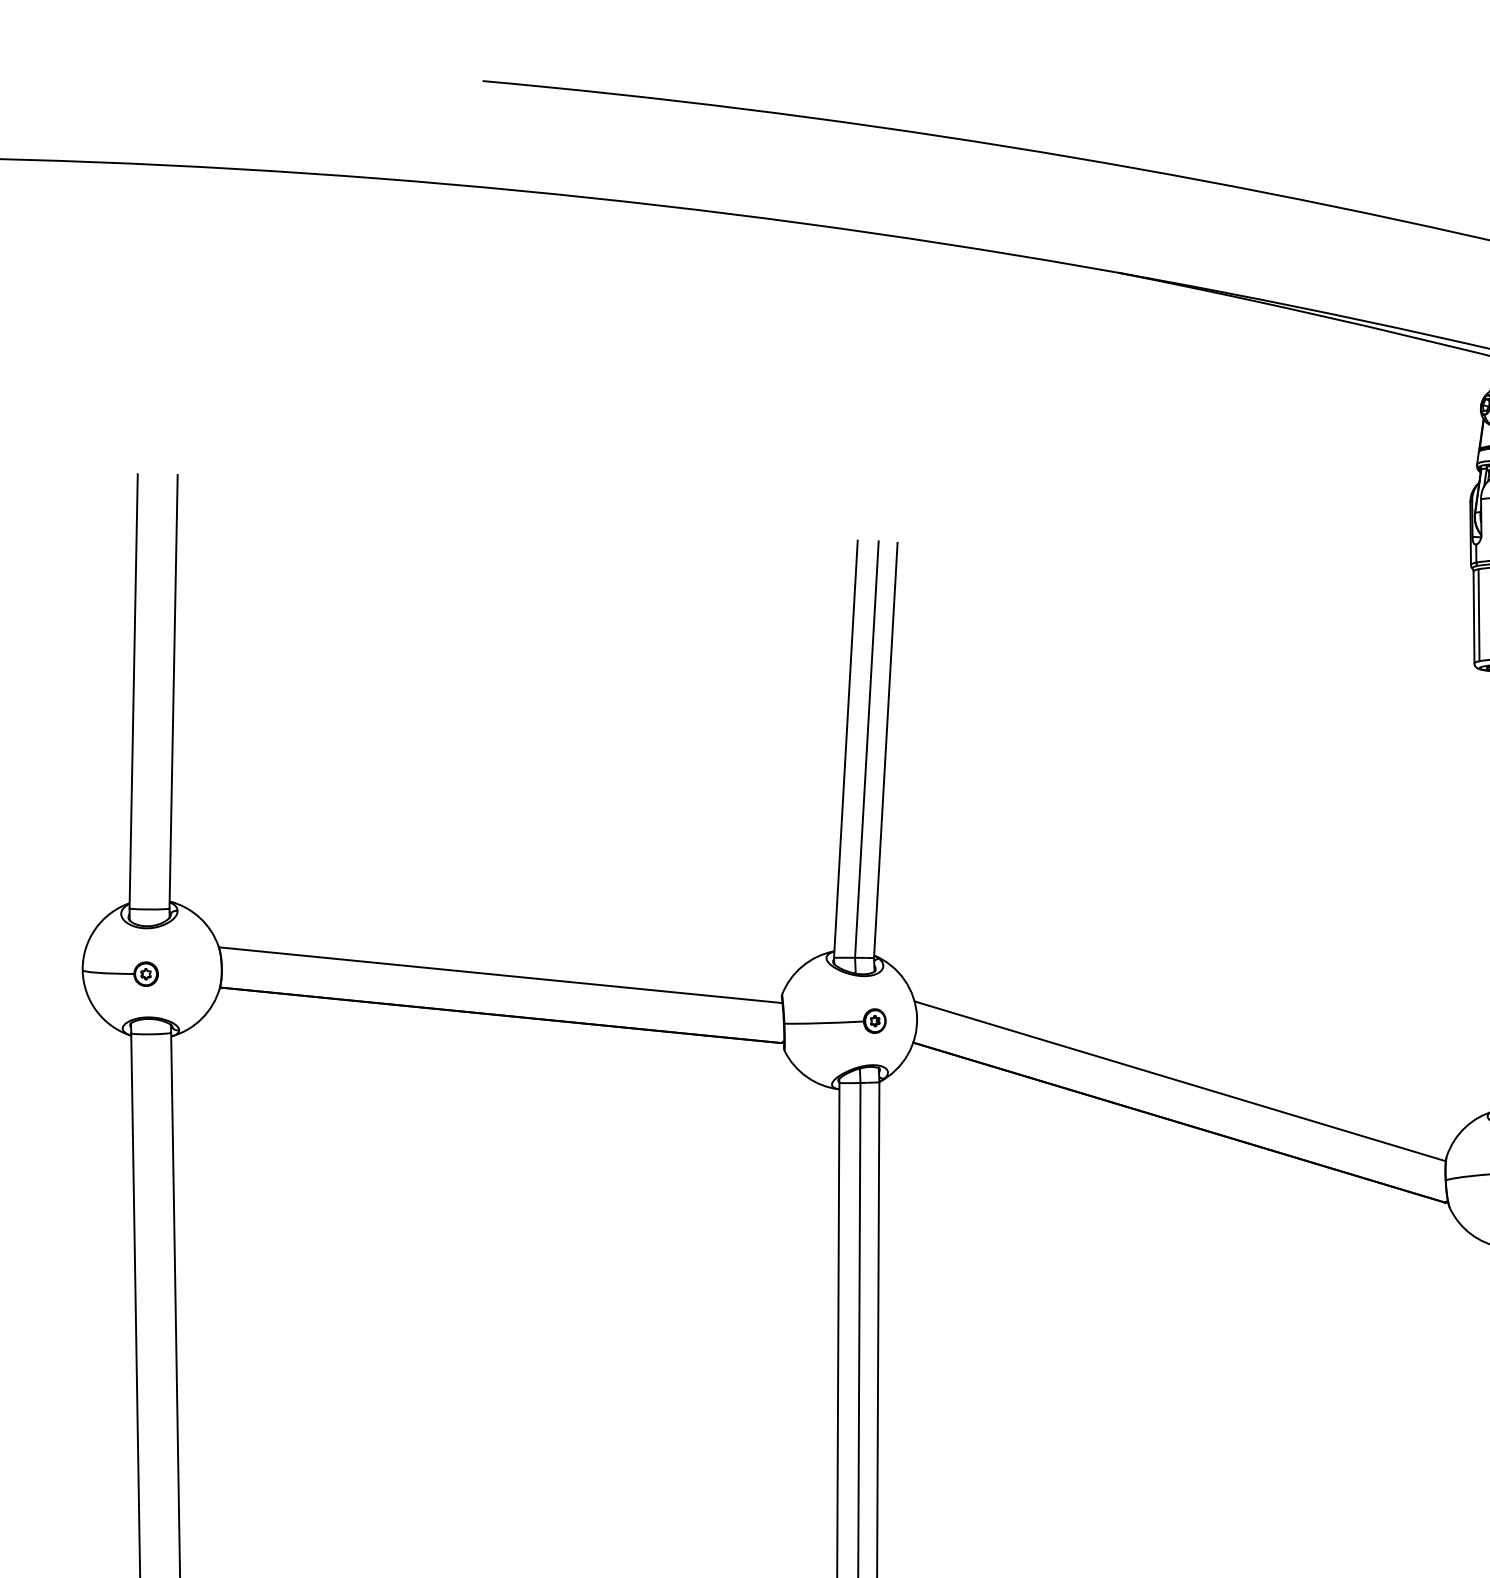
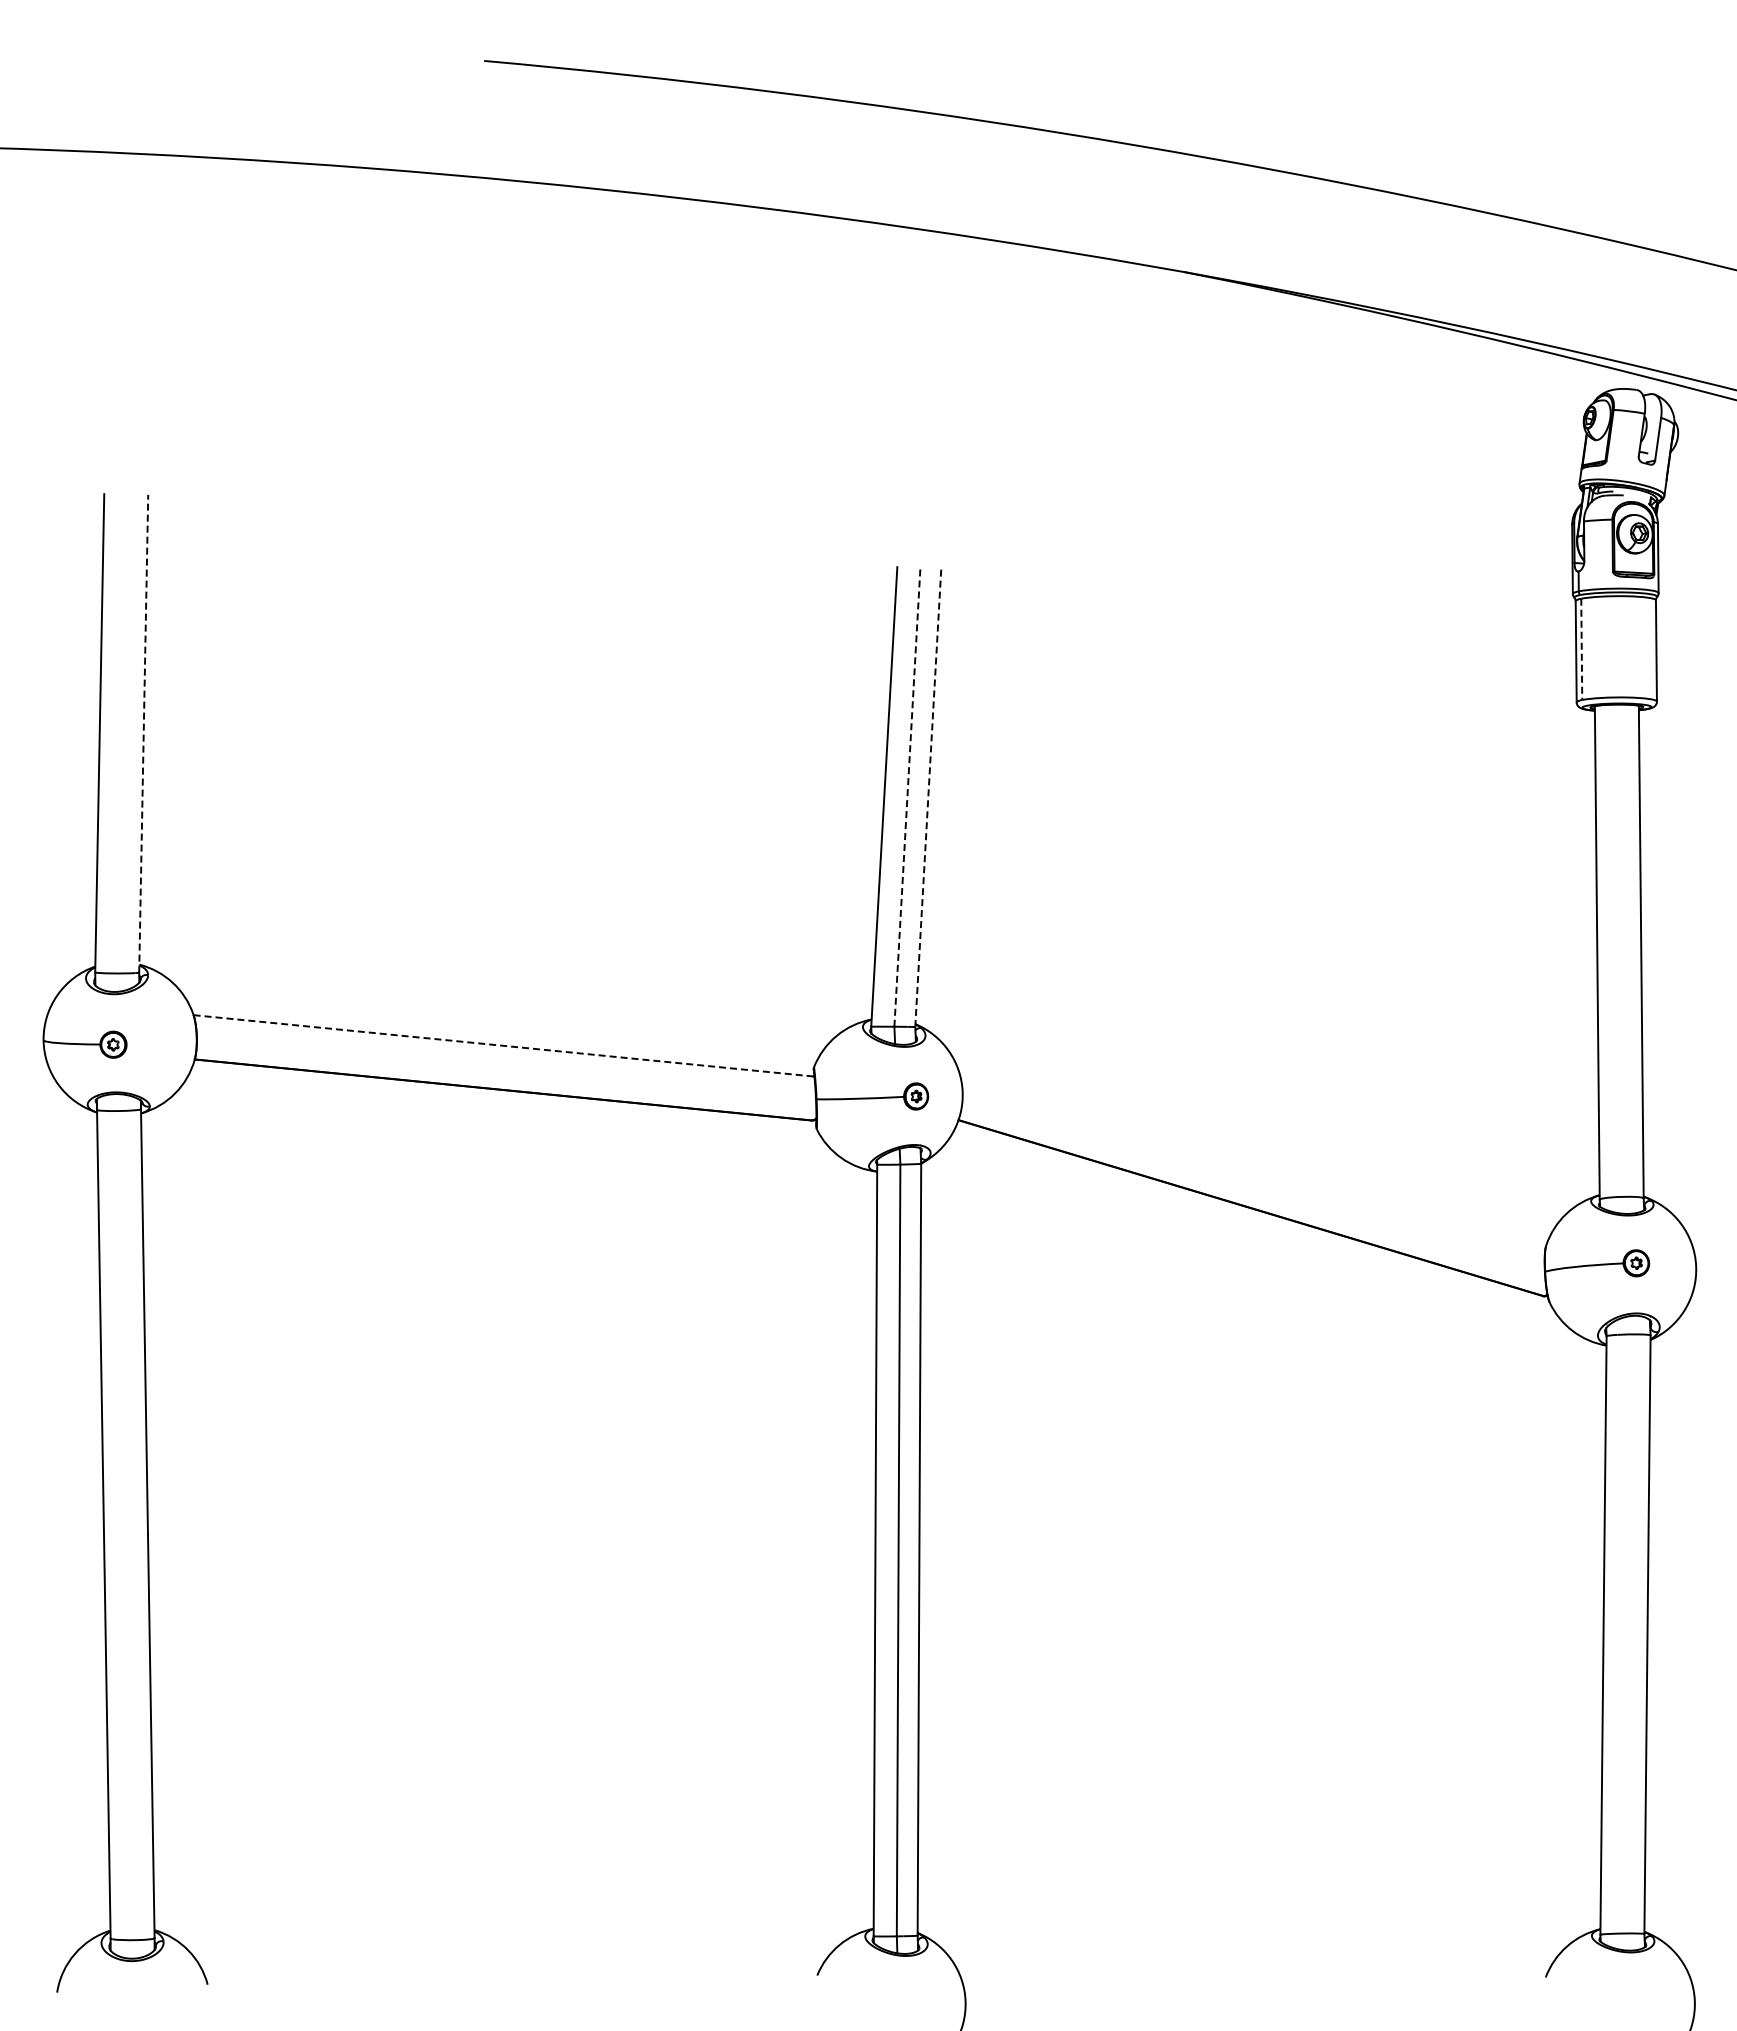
line: (1478, 615) -> (1581, 649), solid -> dashed
line: (173, 691) -> (143, 733), solid -> dashed
line: (866, 749) -> (907, 797), solid -> dashed
line: (886, 750) -> (928, 798), solid -> dashed
line: (500, 974) -> (503, 1045), solid -> dashed
line: (1180, 1081) -> (1252, 1162), removed

